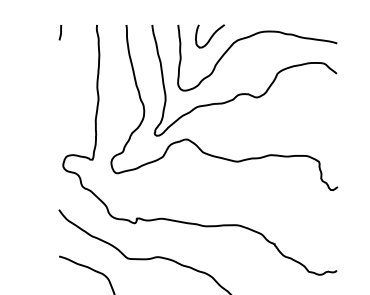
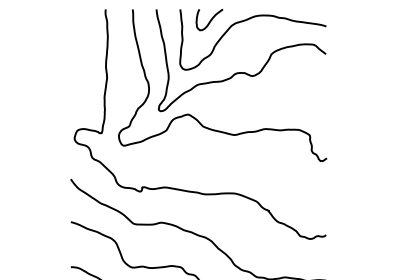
curve: (59, 32) -> (71, 16), removed

